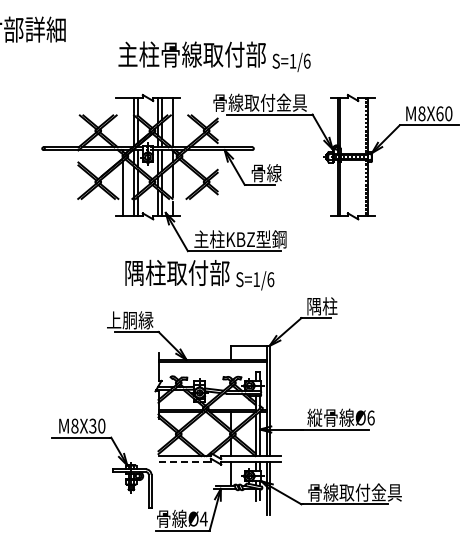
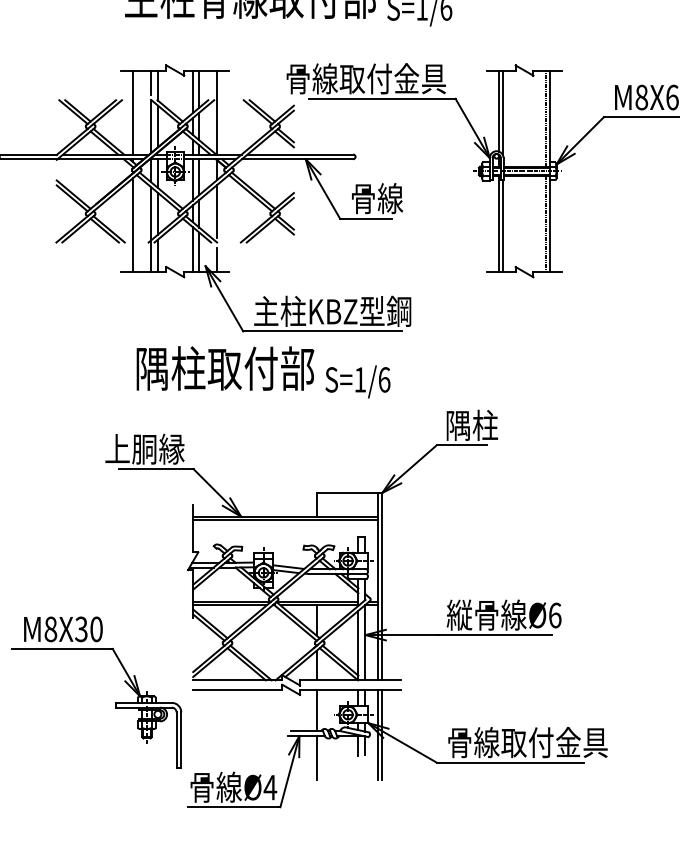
line: (123, 122) -> (133, 112), added
line: (185, 461) -> (239, 689), dashed -> solid
line: (231, 501) -> (317, 757), added

